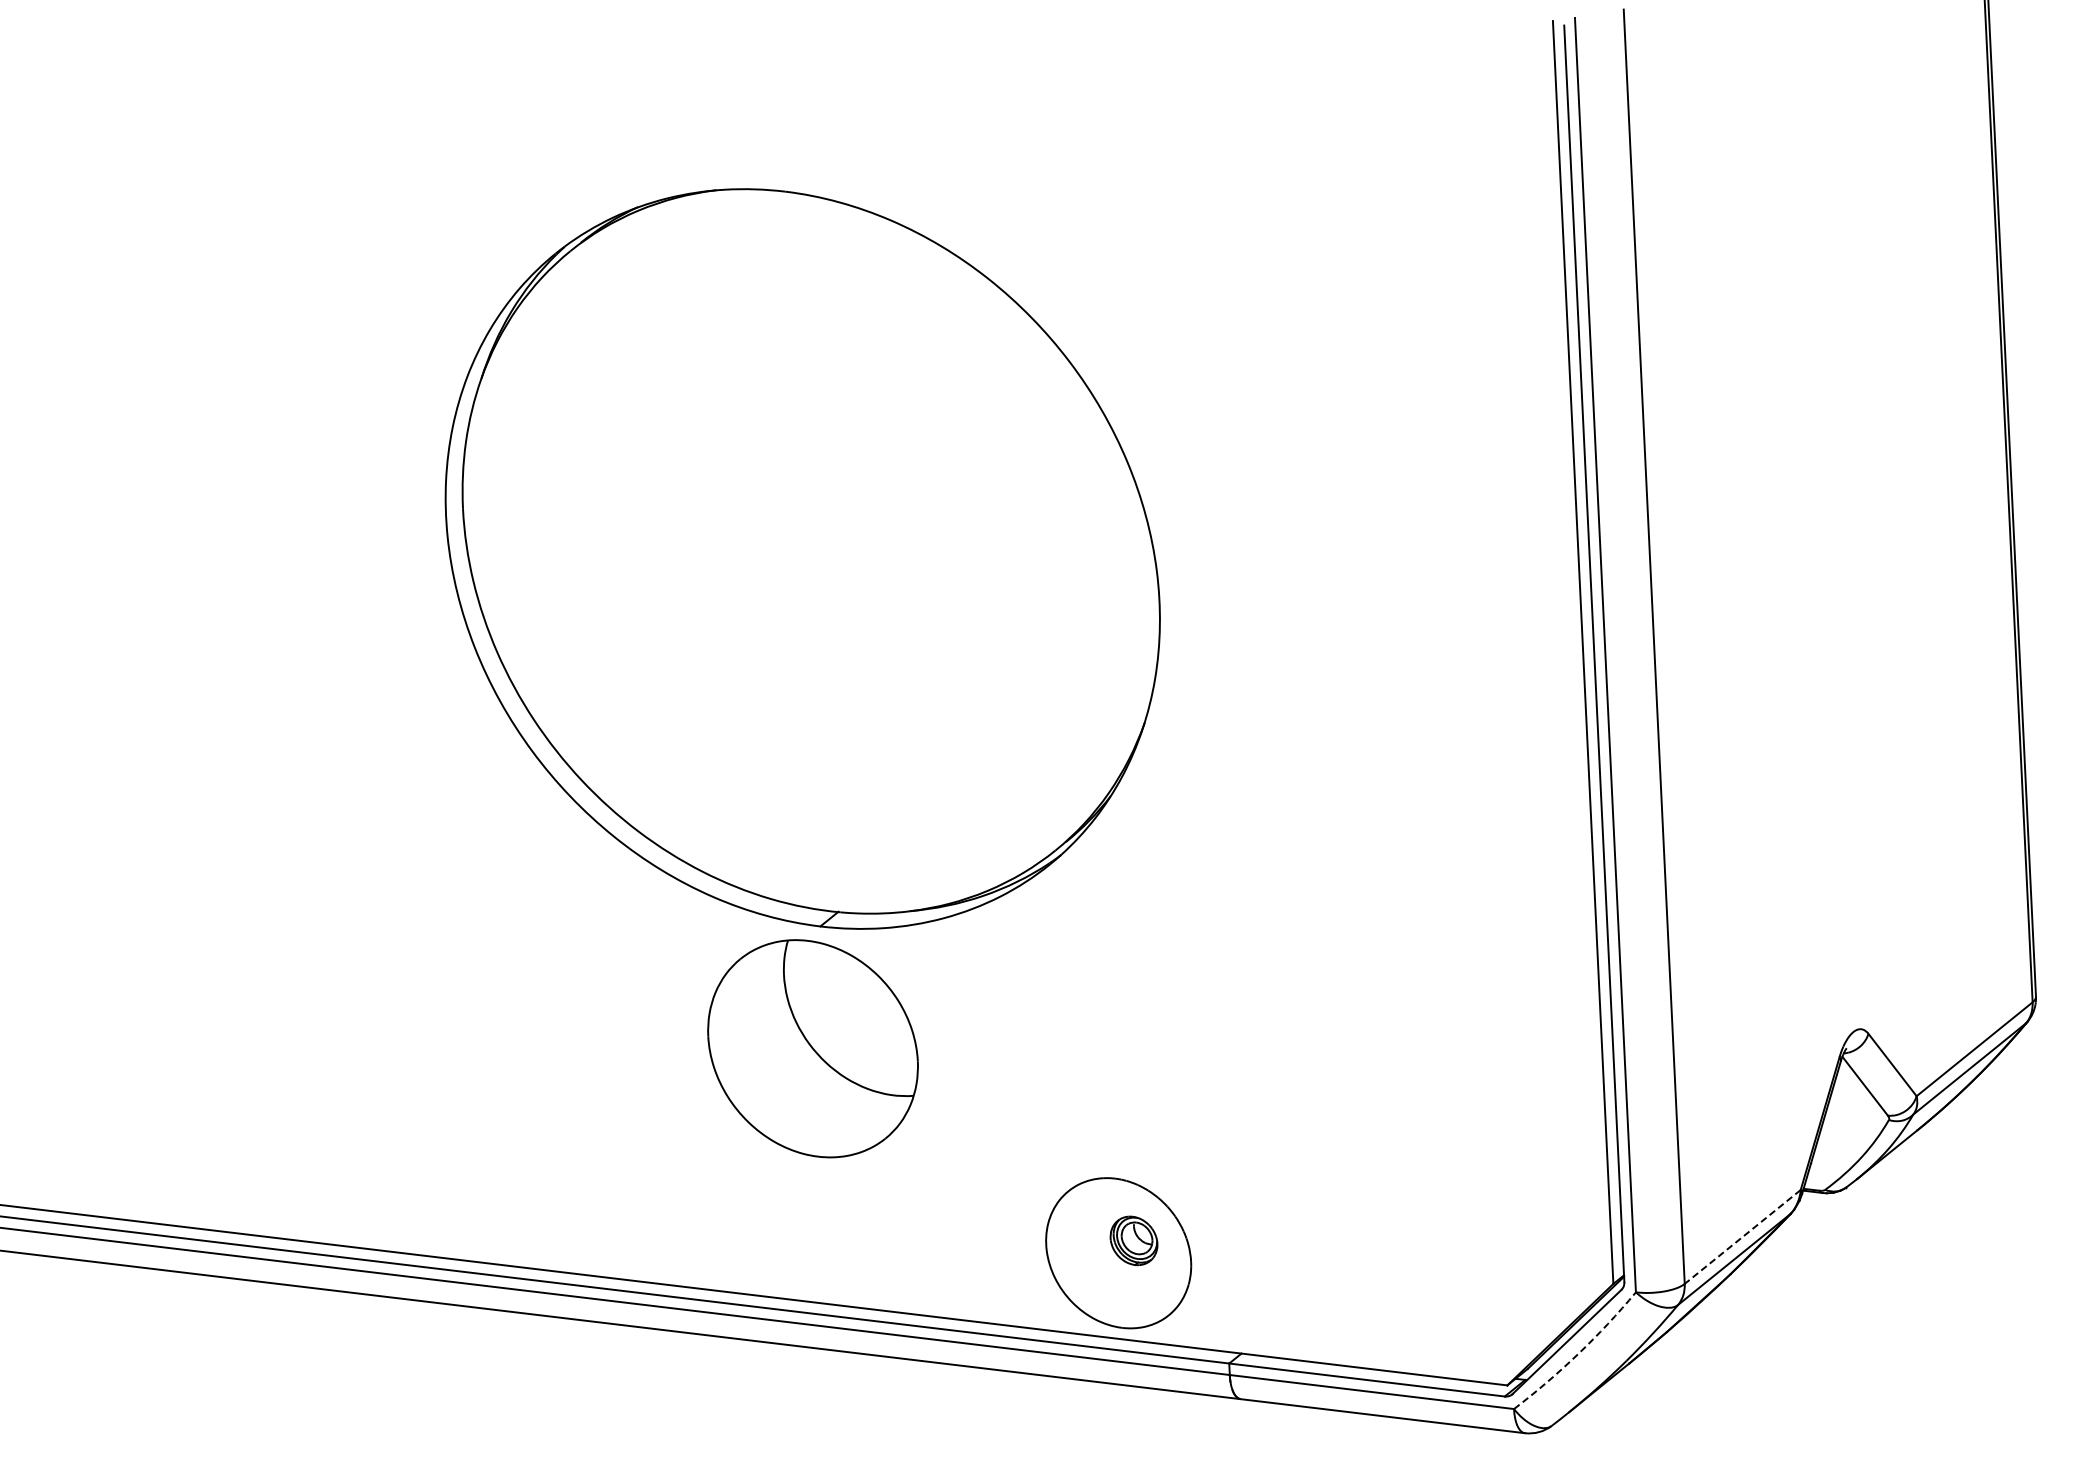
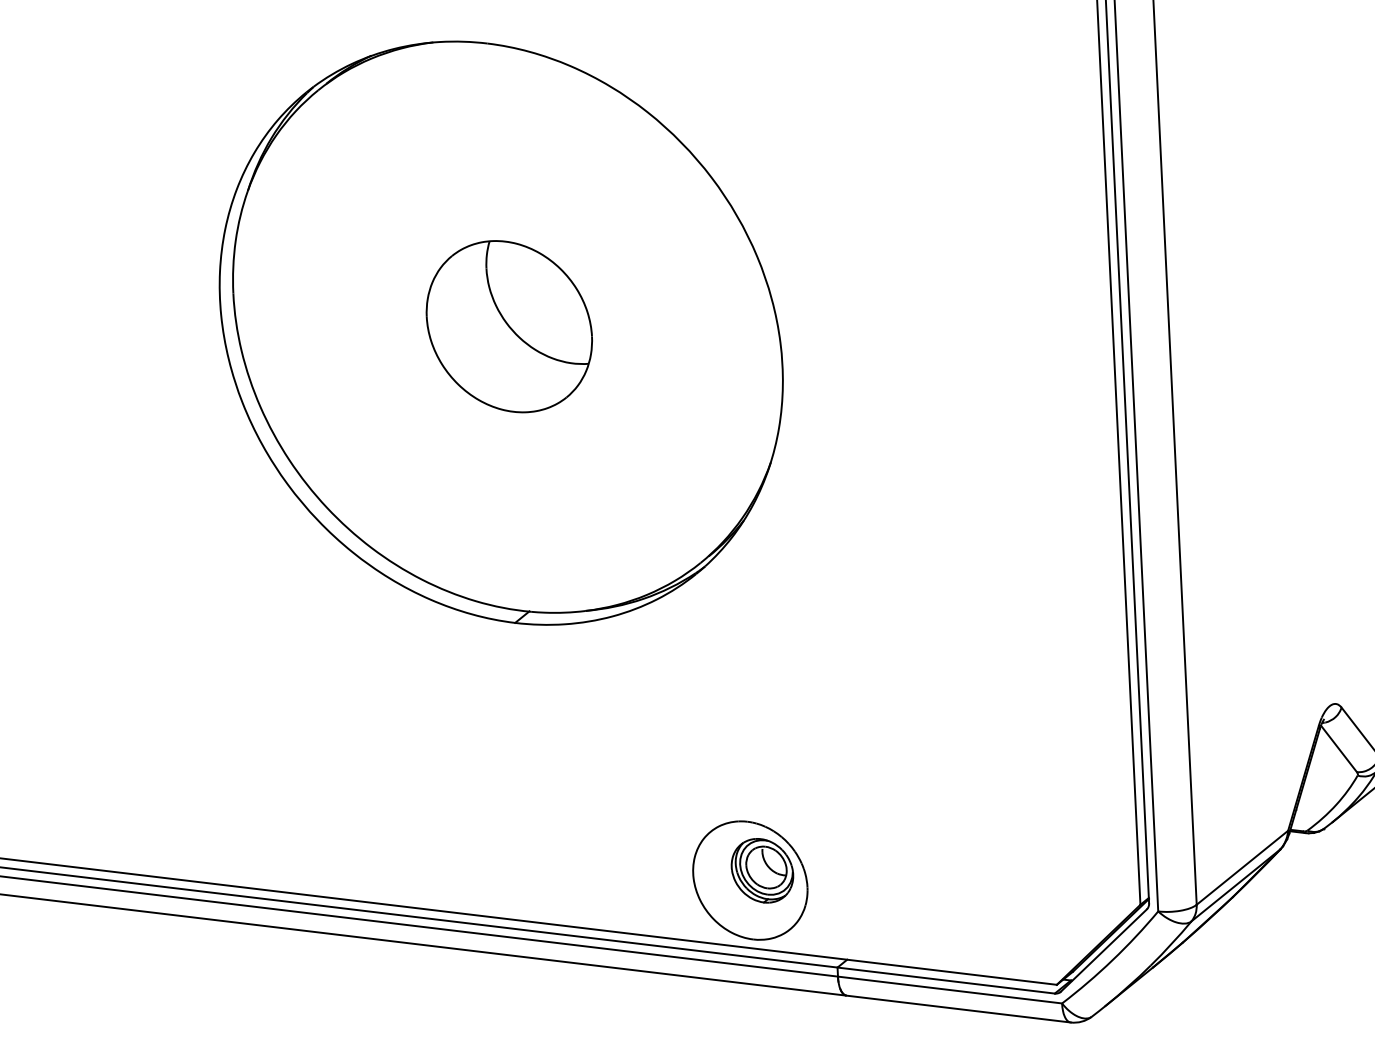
part: (812, 1048) -> (508, 326), moved
line: (1742, 1236) -> (1242, 867), dashed -> solid
part: (1133, 1240) -> (762, 870), size x1.67
arc: (1578, 1354) -> (1112, 960), dashed -> solid

